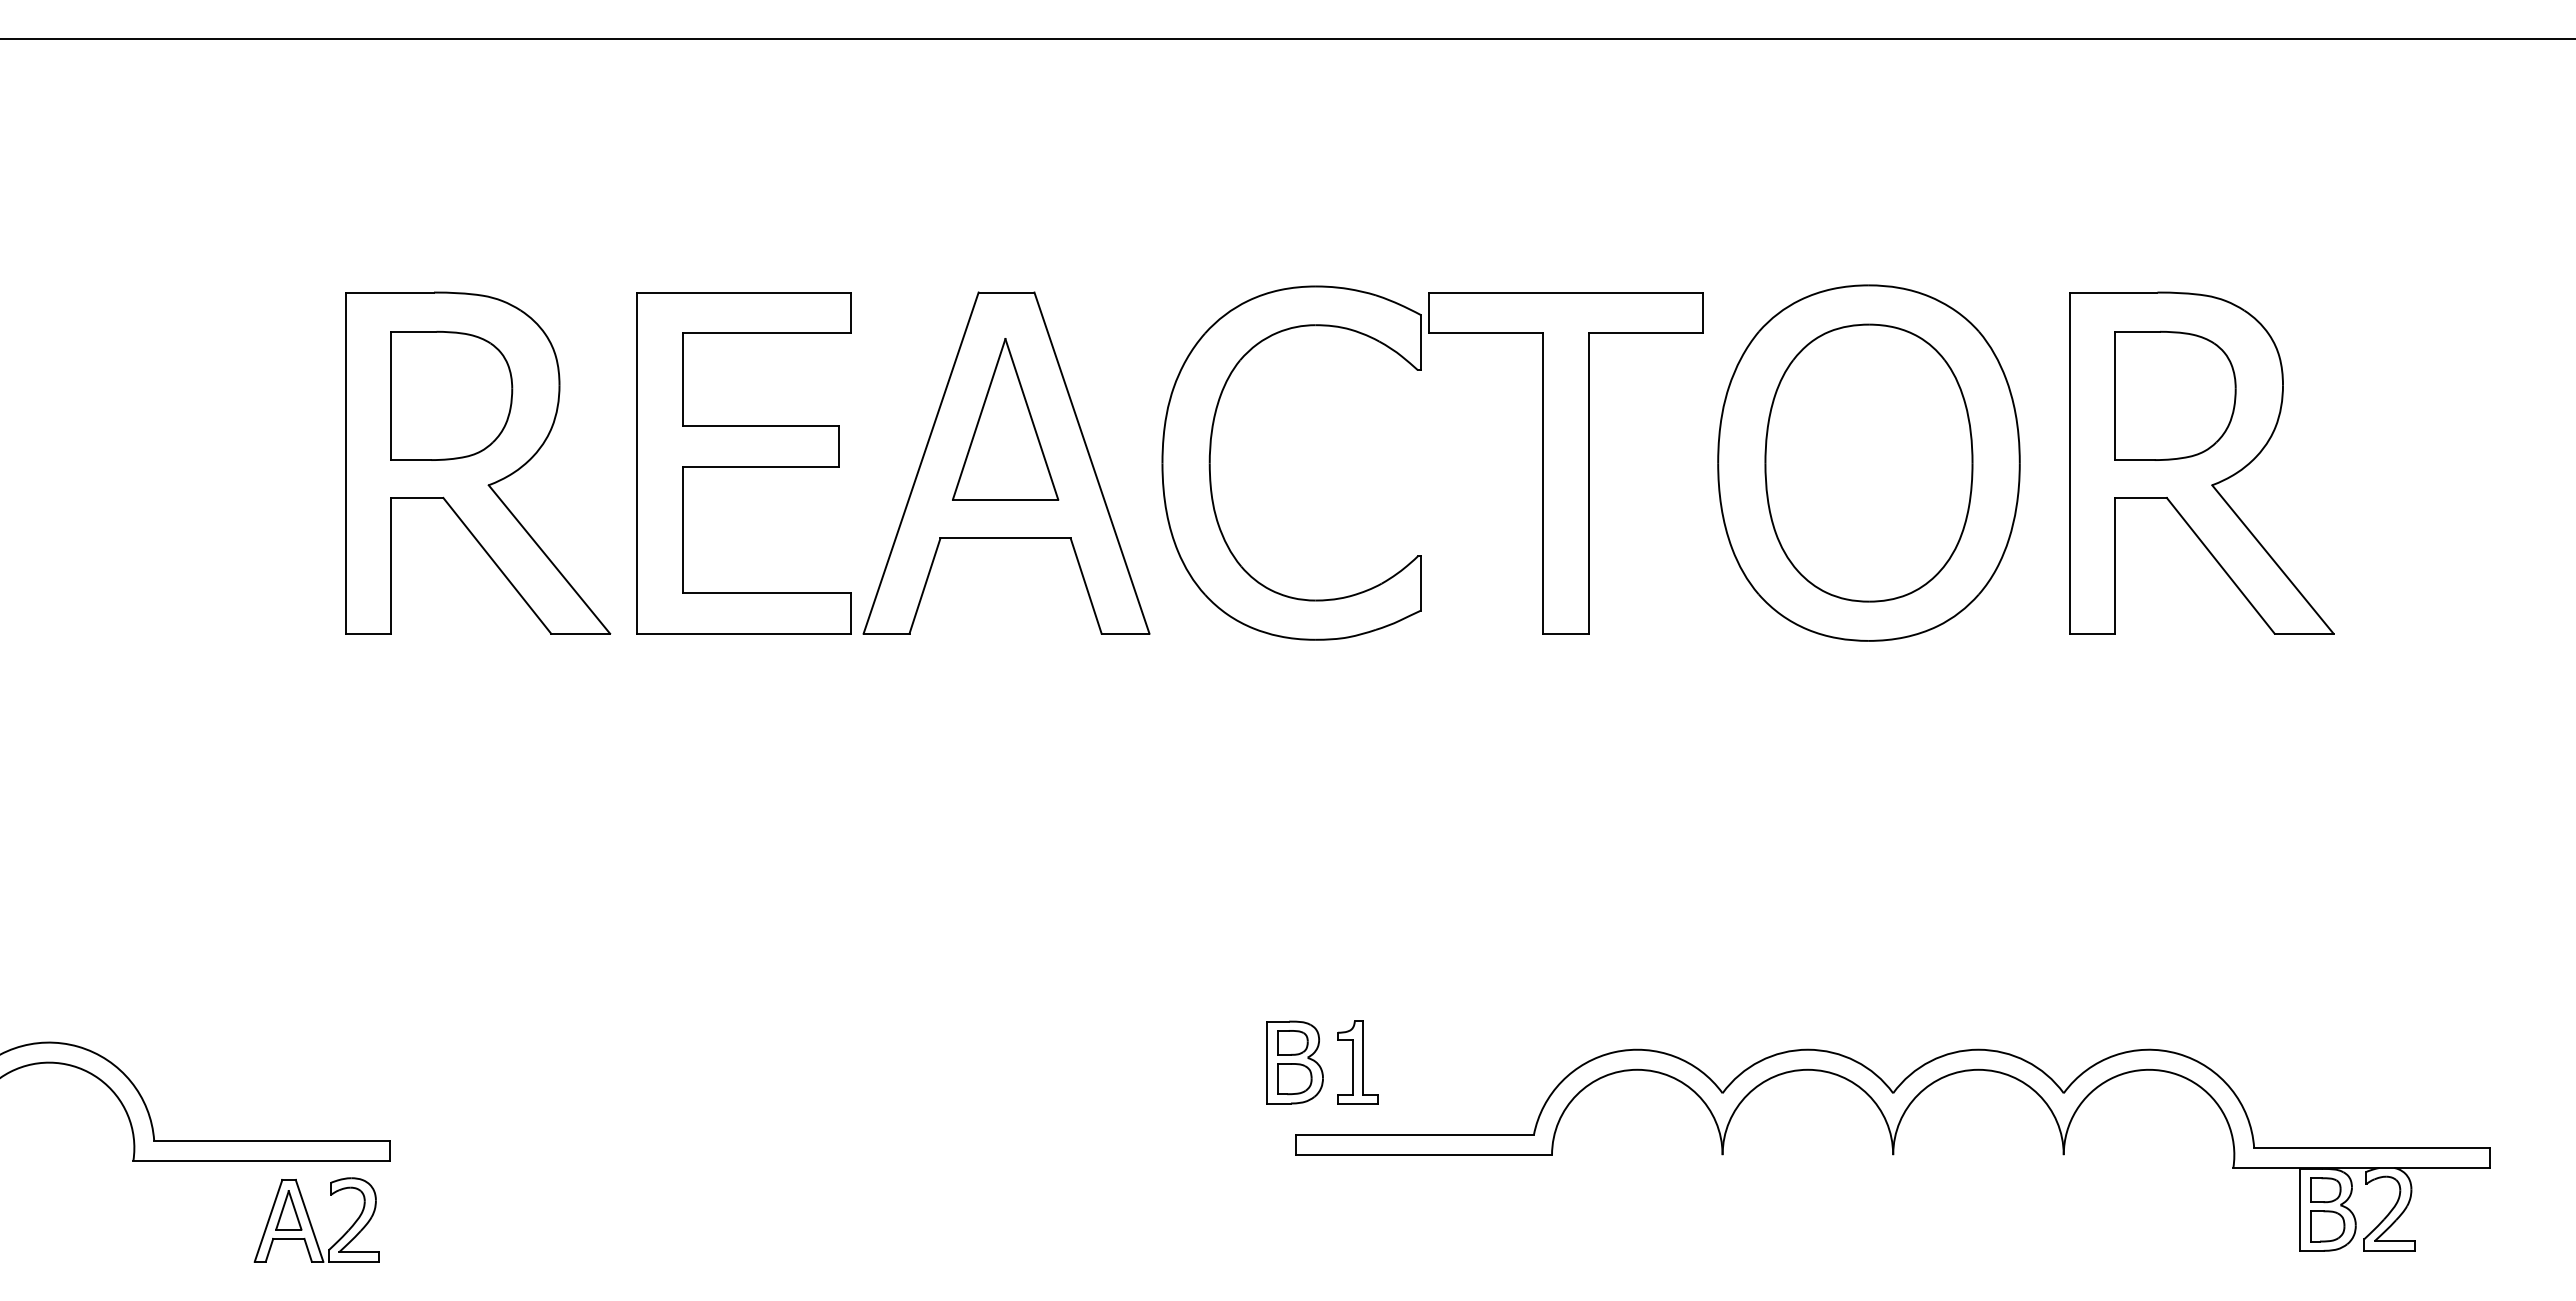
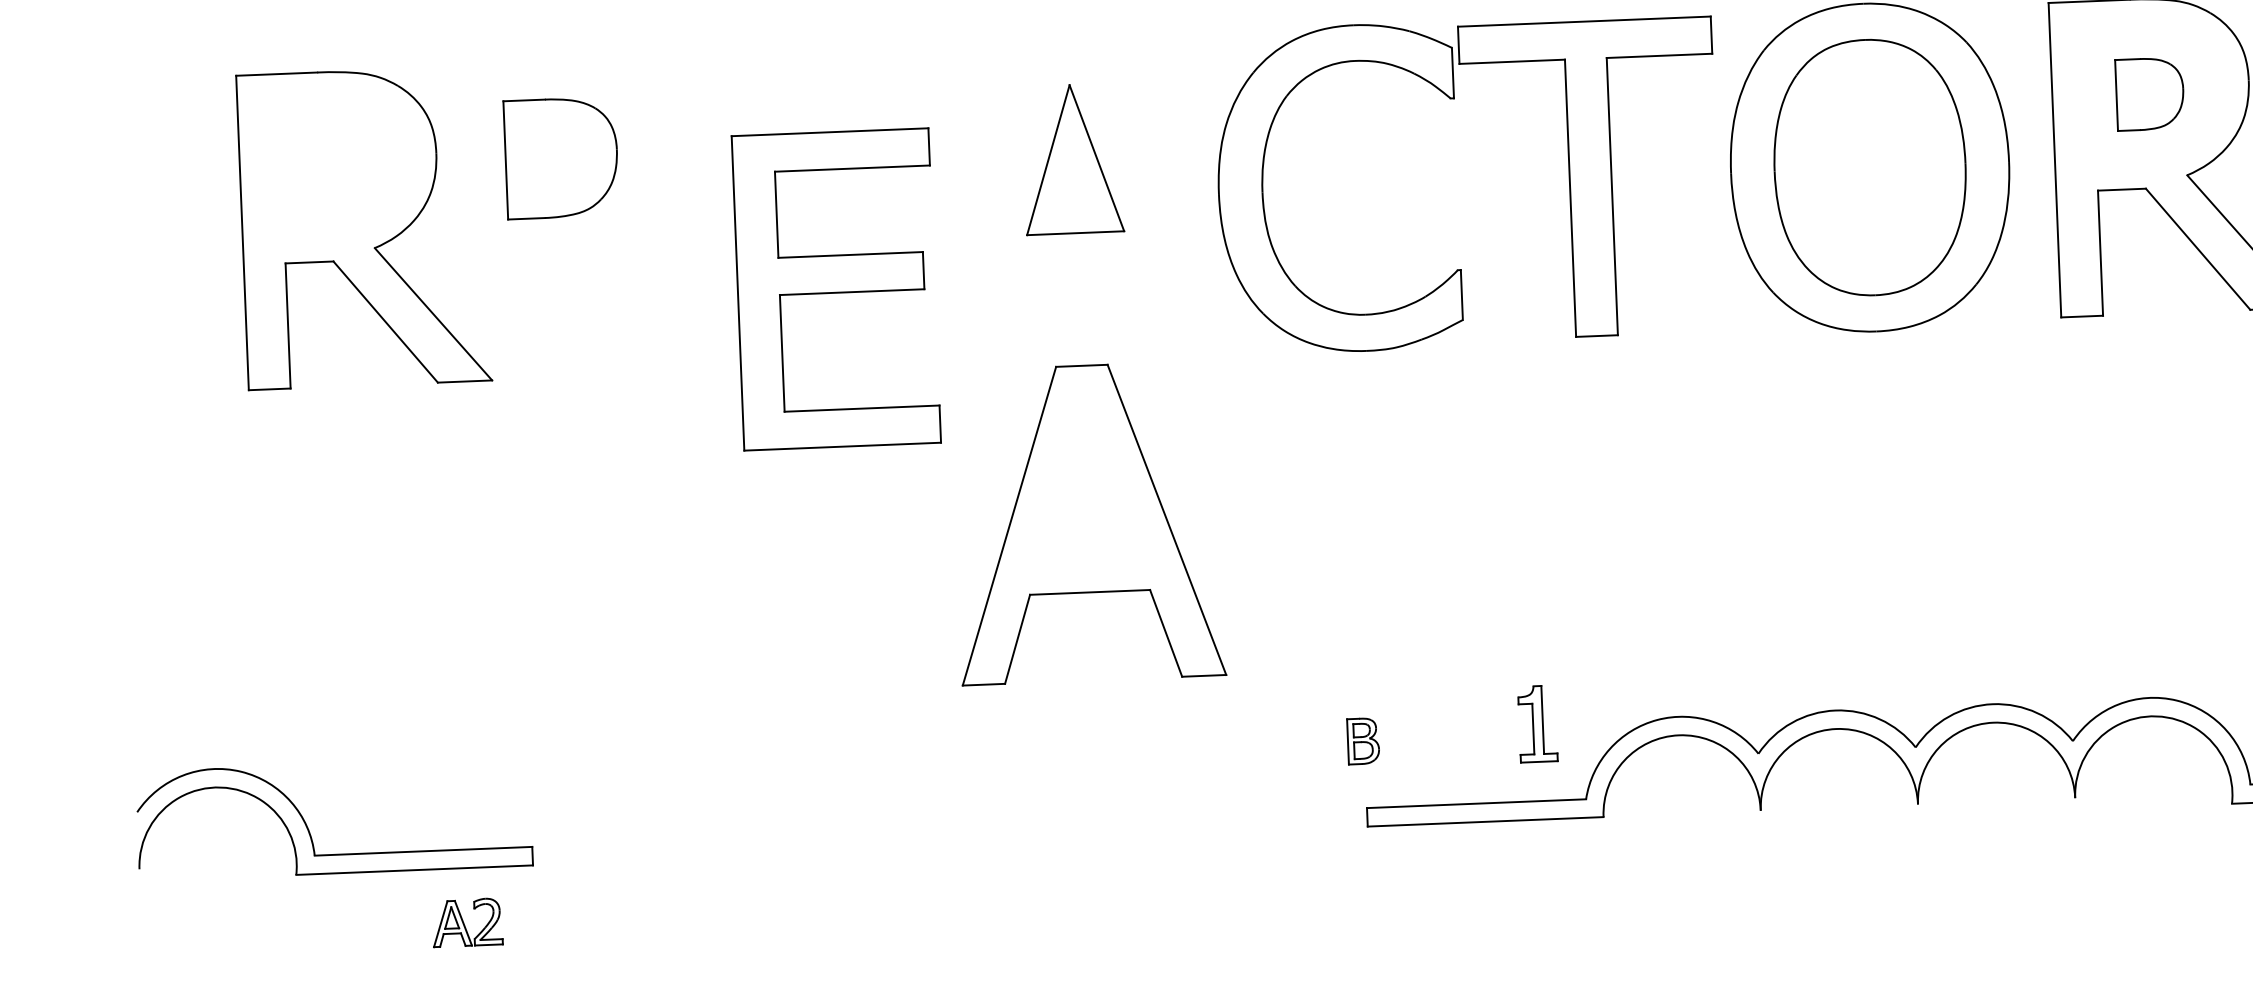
part: (2175, 395) -> (2150, 93), size x0.6
part: (478, 462) -> (364, 227), moved
part: (1006, 462) -> (1088, 522), moved
part: (743, 463) -> (836, 289), moved
part: (1294, 1062) -> (1362, 741), size x0.6
part: (1357, 1062) -> (1537, 724), moved
part: (316, 1219) -> (467, 922), size x0.6

